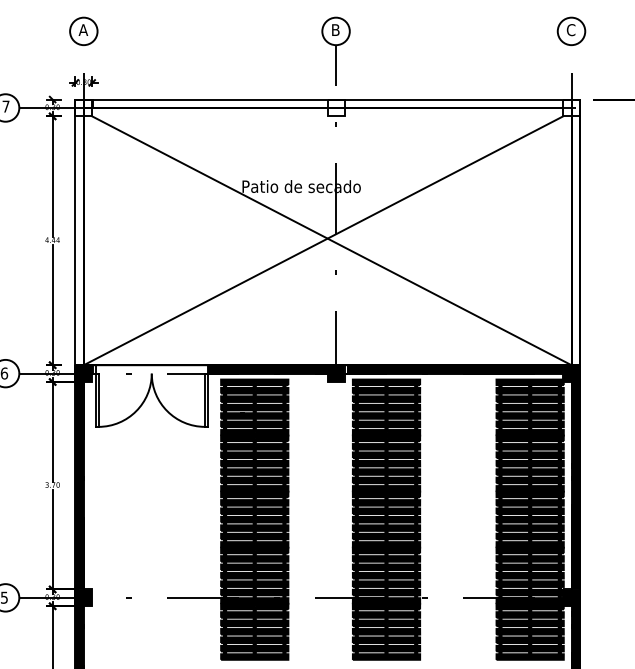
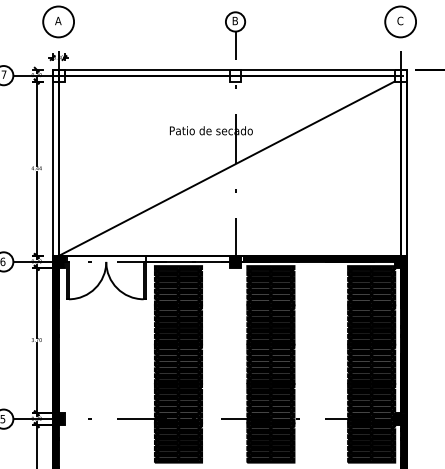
circle: (83, 30) -> (58, 21), size x1.6
circle: (571, 30) -> (400, 21), size x1.6
line: (331, 240) -> (232, 168), removed
fill: (267, 368) -> (187, 258), removed

